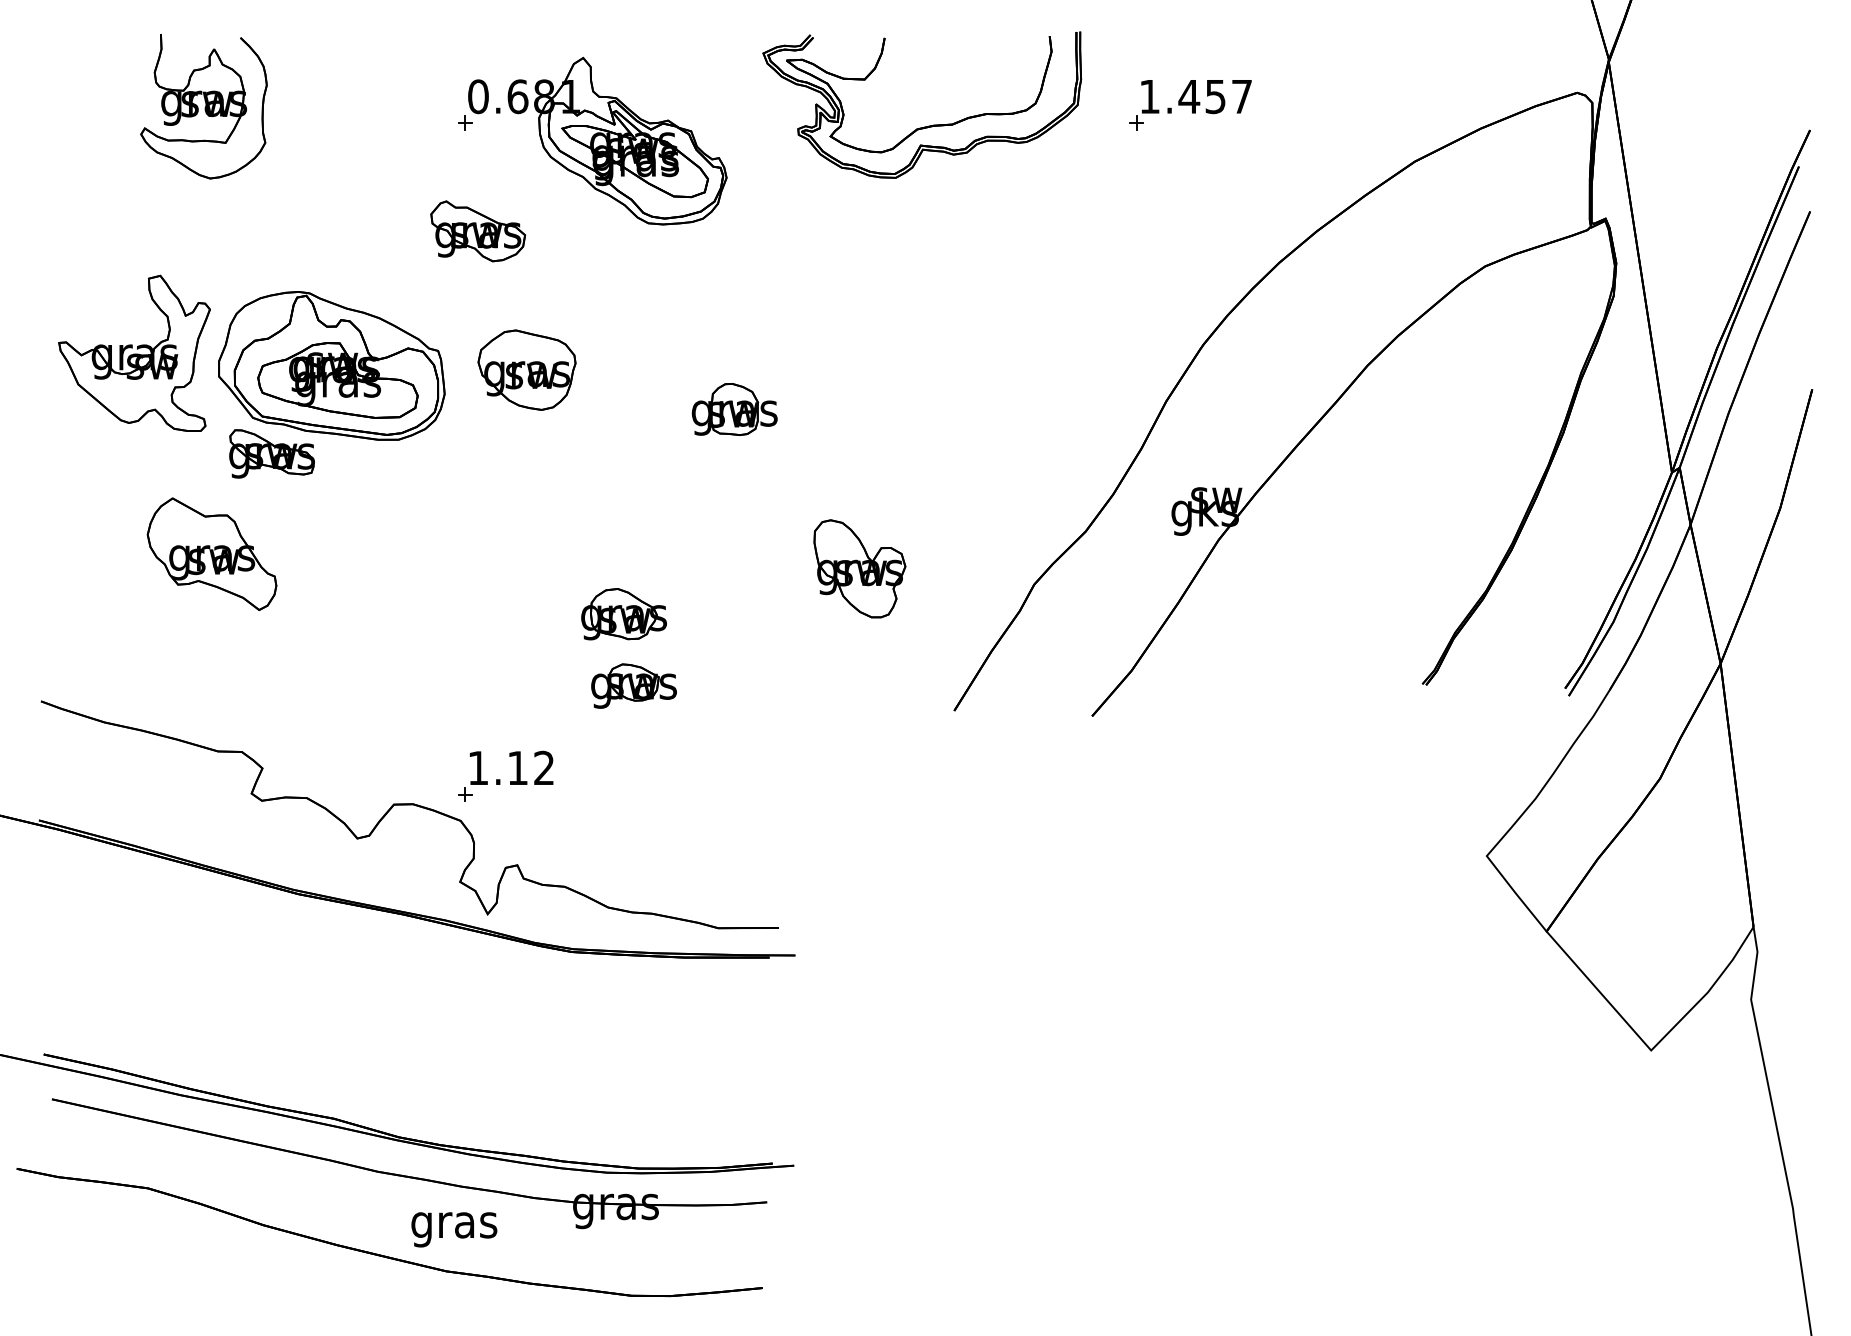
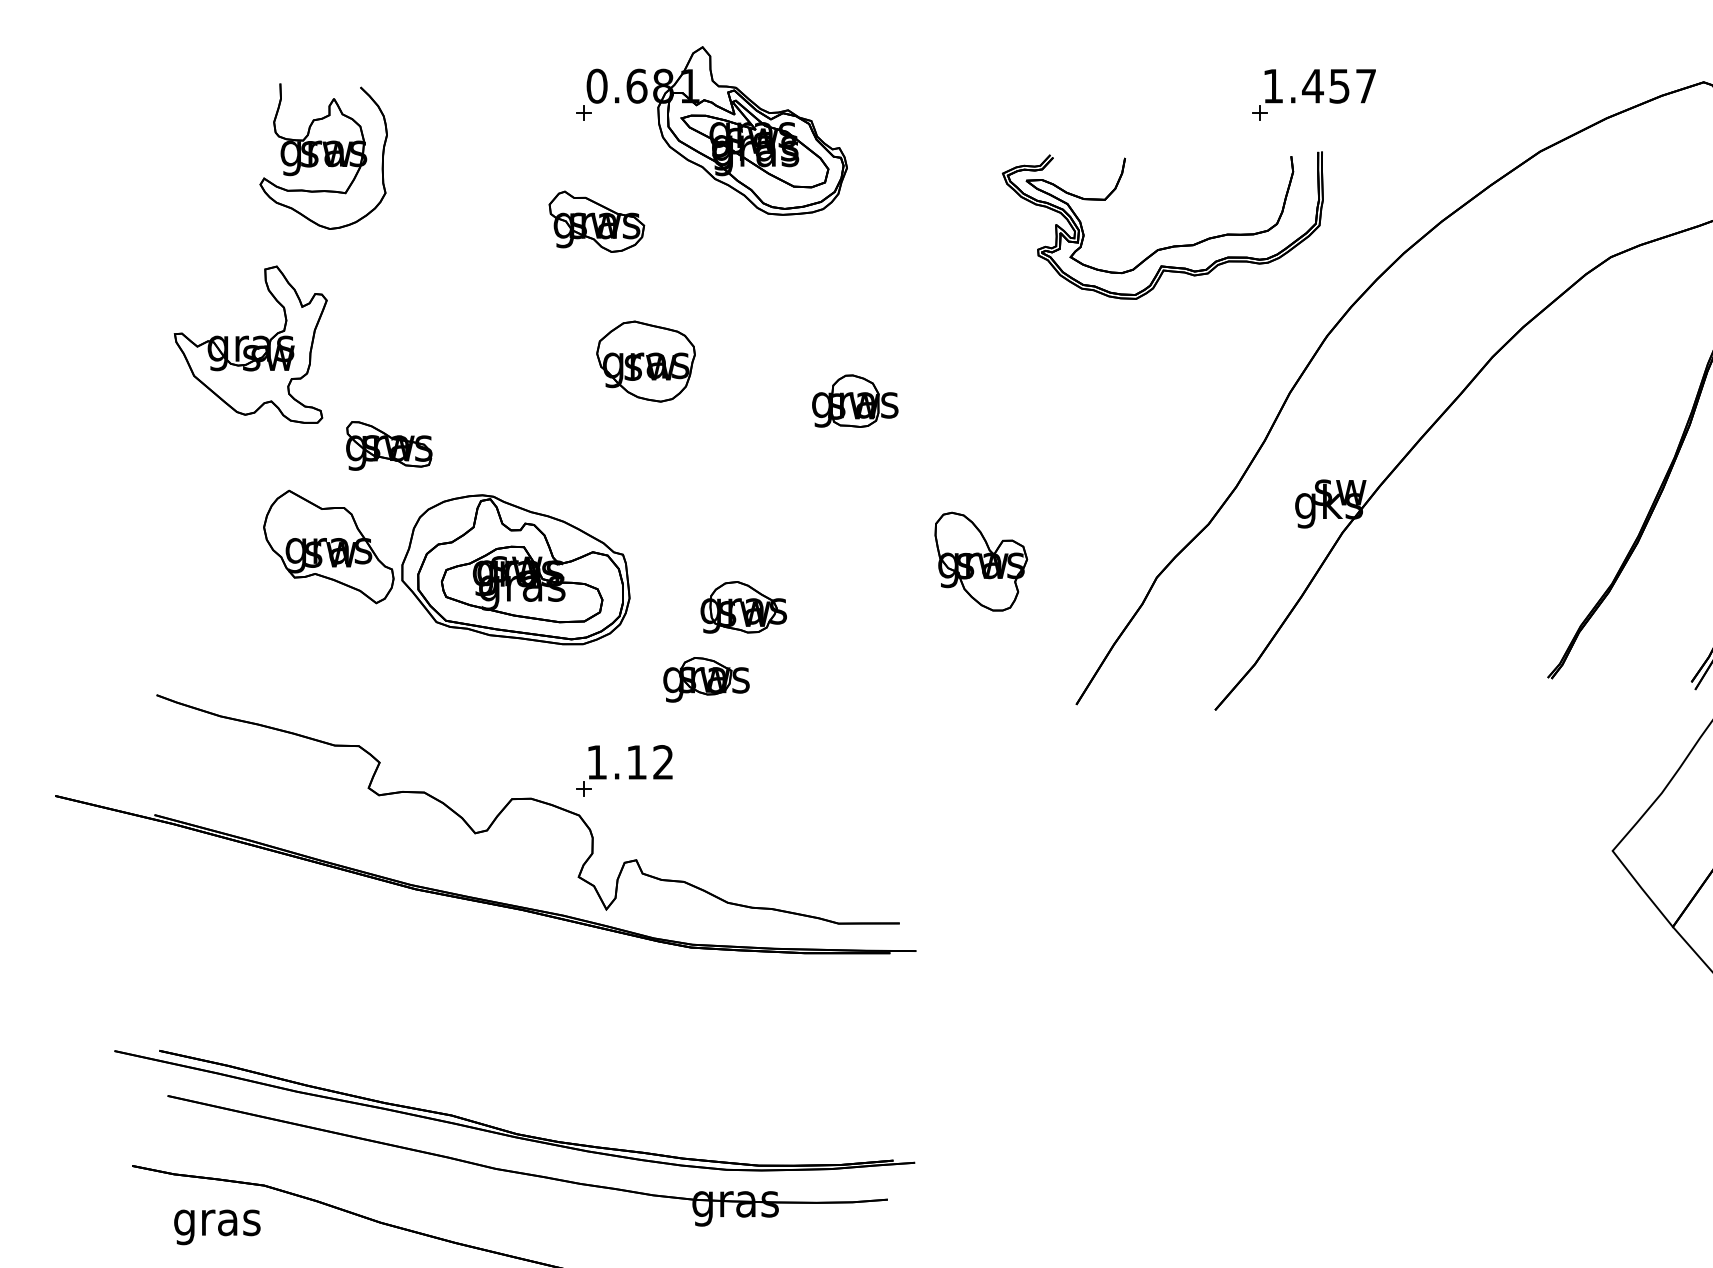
part: (203, 106) -> (323, 156), moved
part: (928, 125) -> (1169, 246), moved
part: (331, 365) -> (515, 569), moved
part: (633, 685) -> (705, 679), moved
text: (454, 1229) -> (217, 1227), moved

